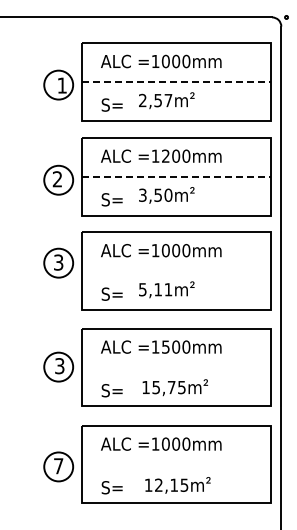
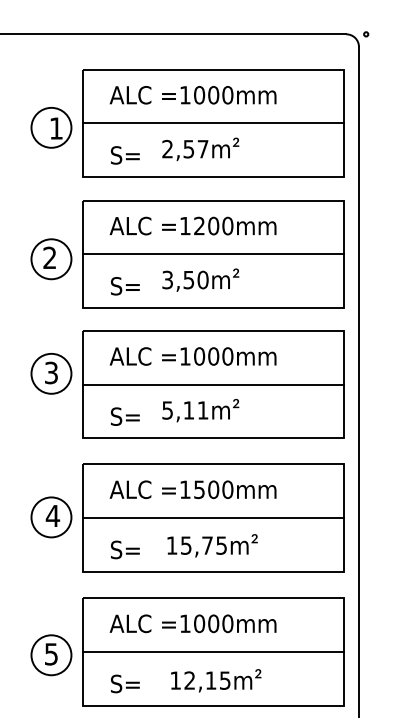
line: (176, 81) -> (214, 122), dashed -> solid
line: (176, 176) -> (214, 254), dashed -> solid
line: (175, 271) -> (212, 385), added
text: (59, 366) -> (52, 516), 3 -> 4
line: (175, 367) -> (212, 517), added
line: (175, 464) -> (212, 651), added
text: (58, 466) -> (51, 654), 7 -> 5

